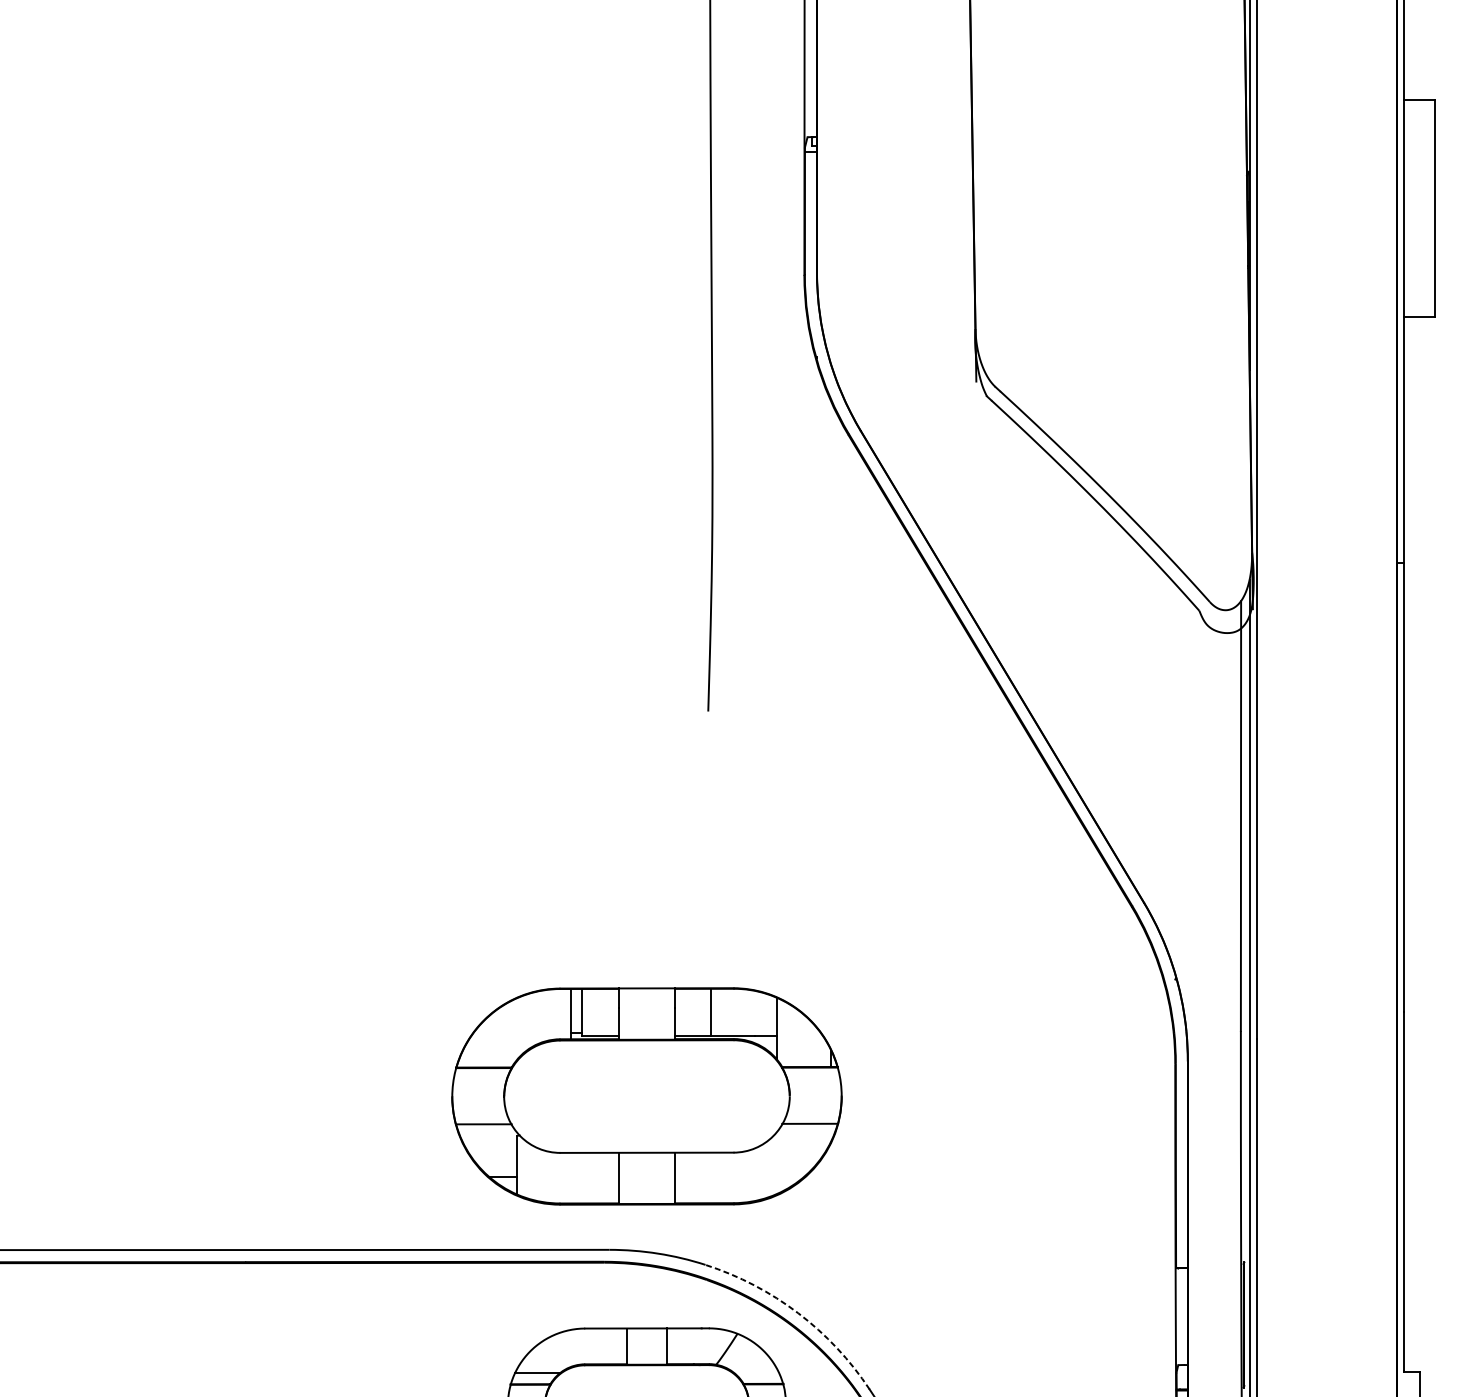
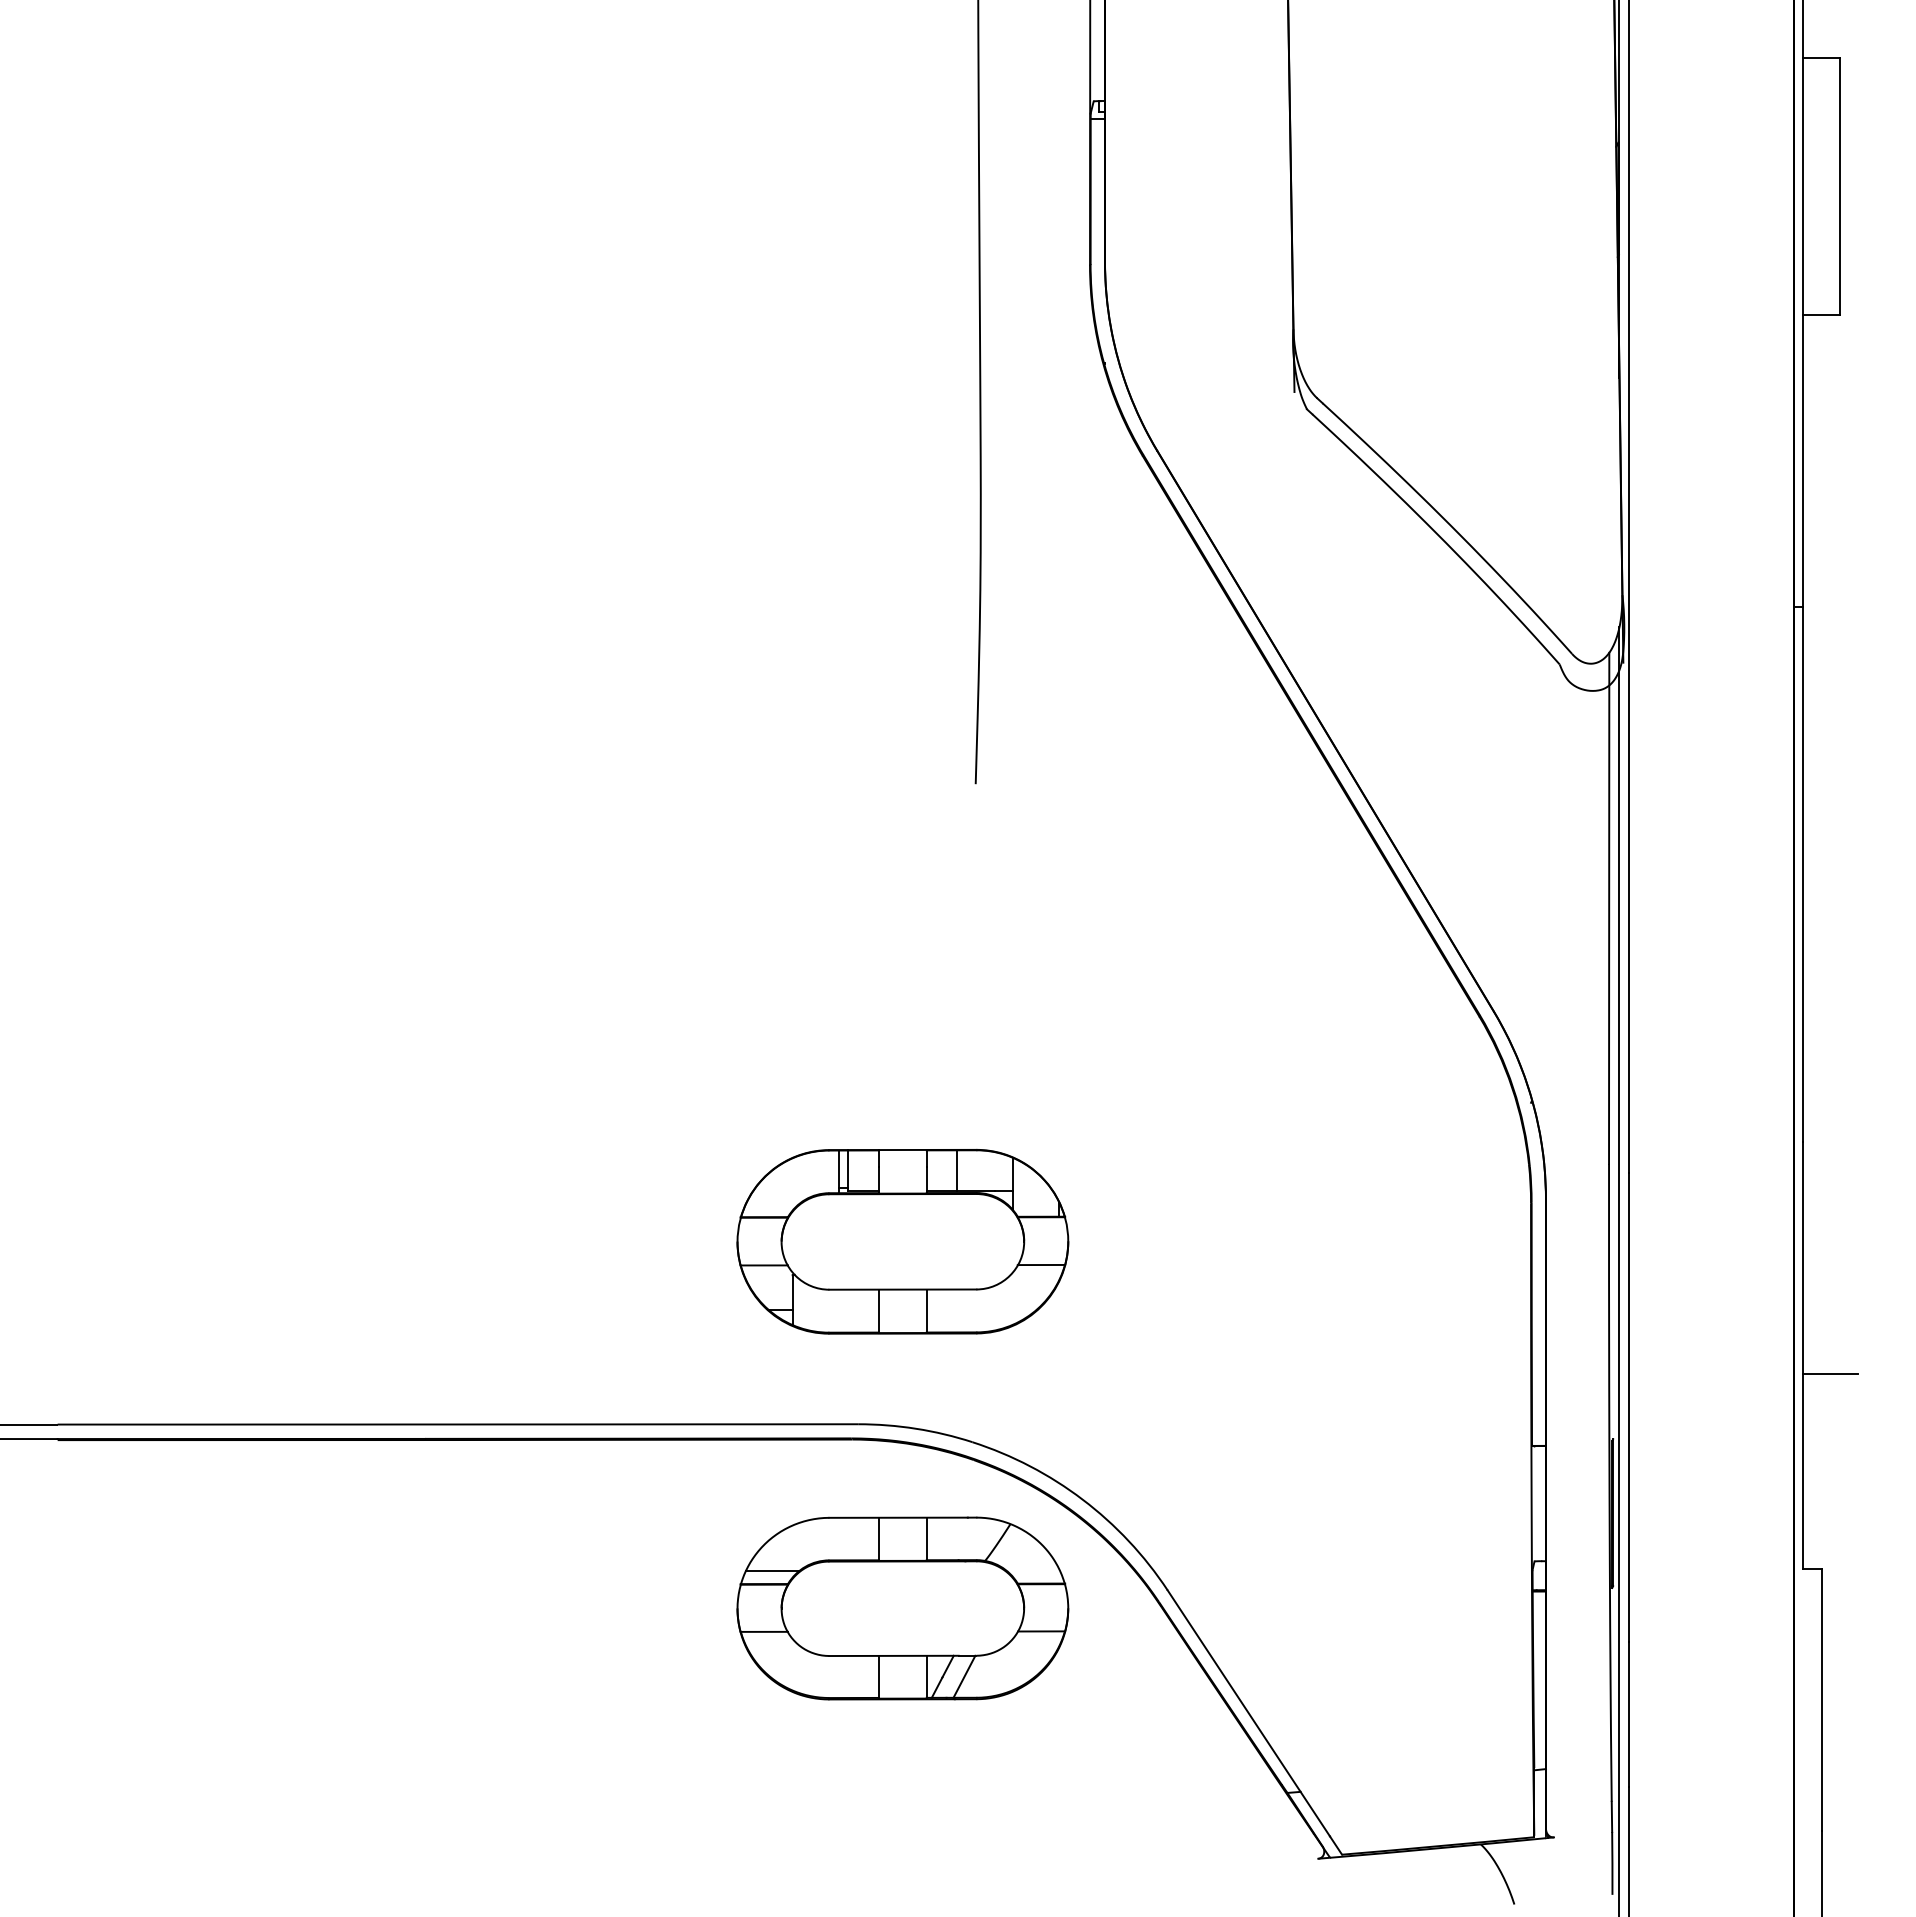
part: (646, 1096) -> (902, 1241), size x0.71
line: (1427, 1207) -> (1830, 1374), added
arc: (798, 1313) -> (1082, 1499), dashed -> solid

